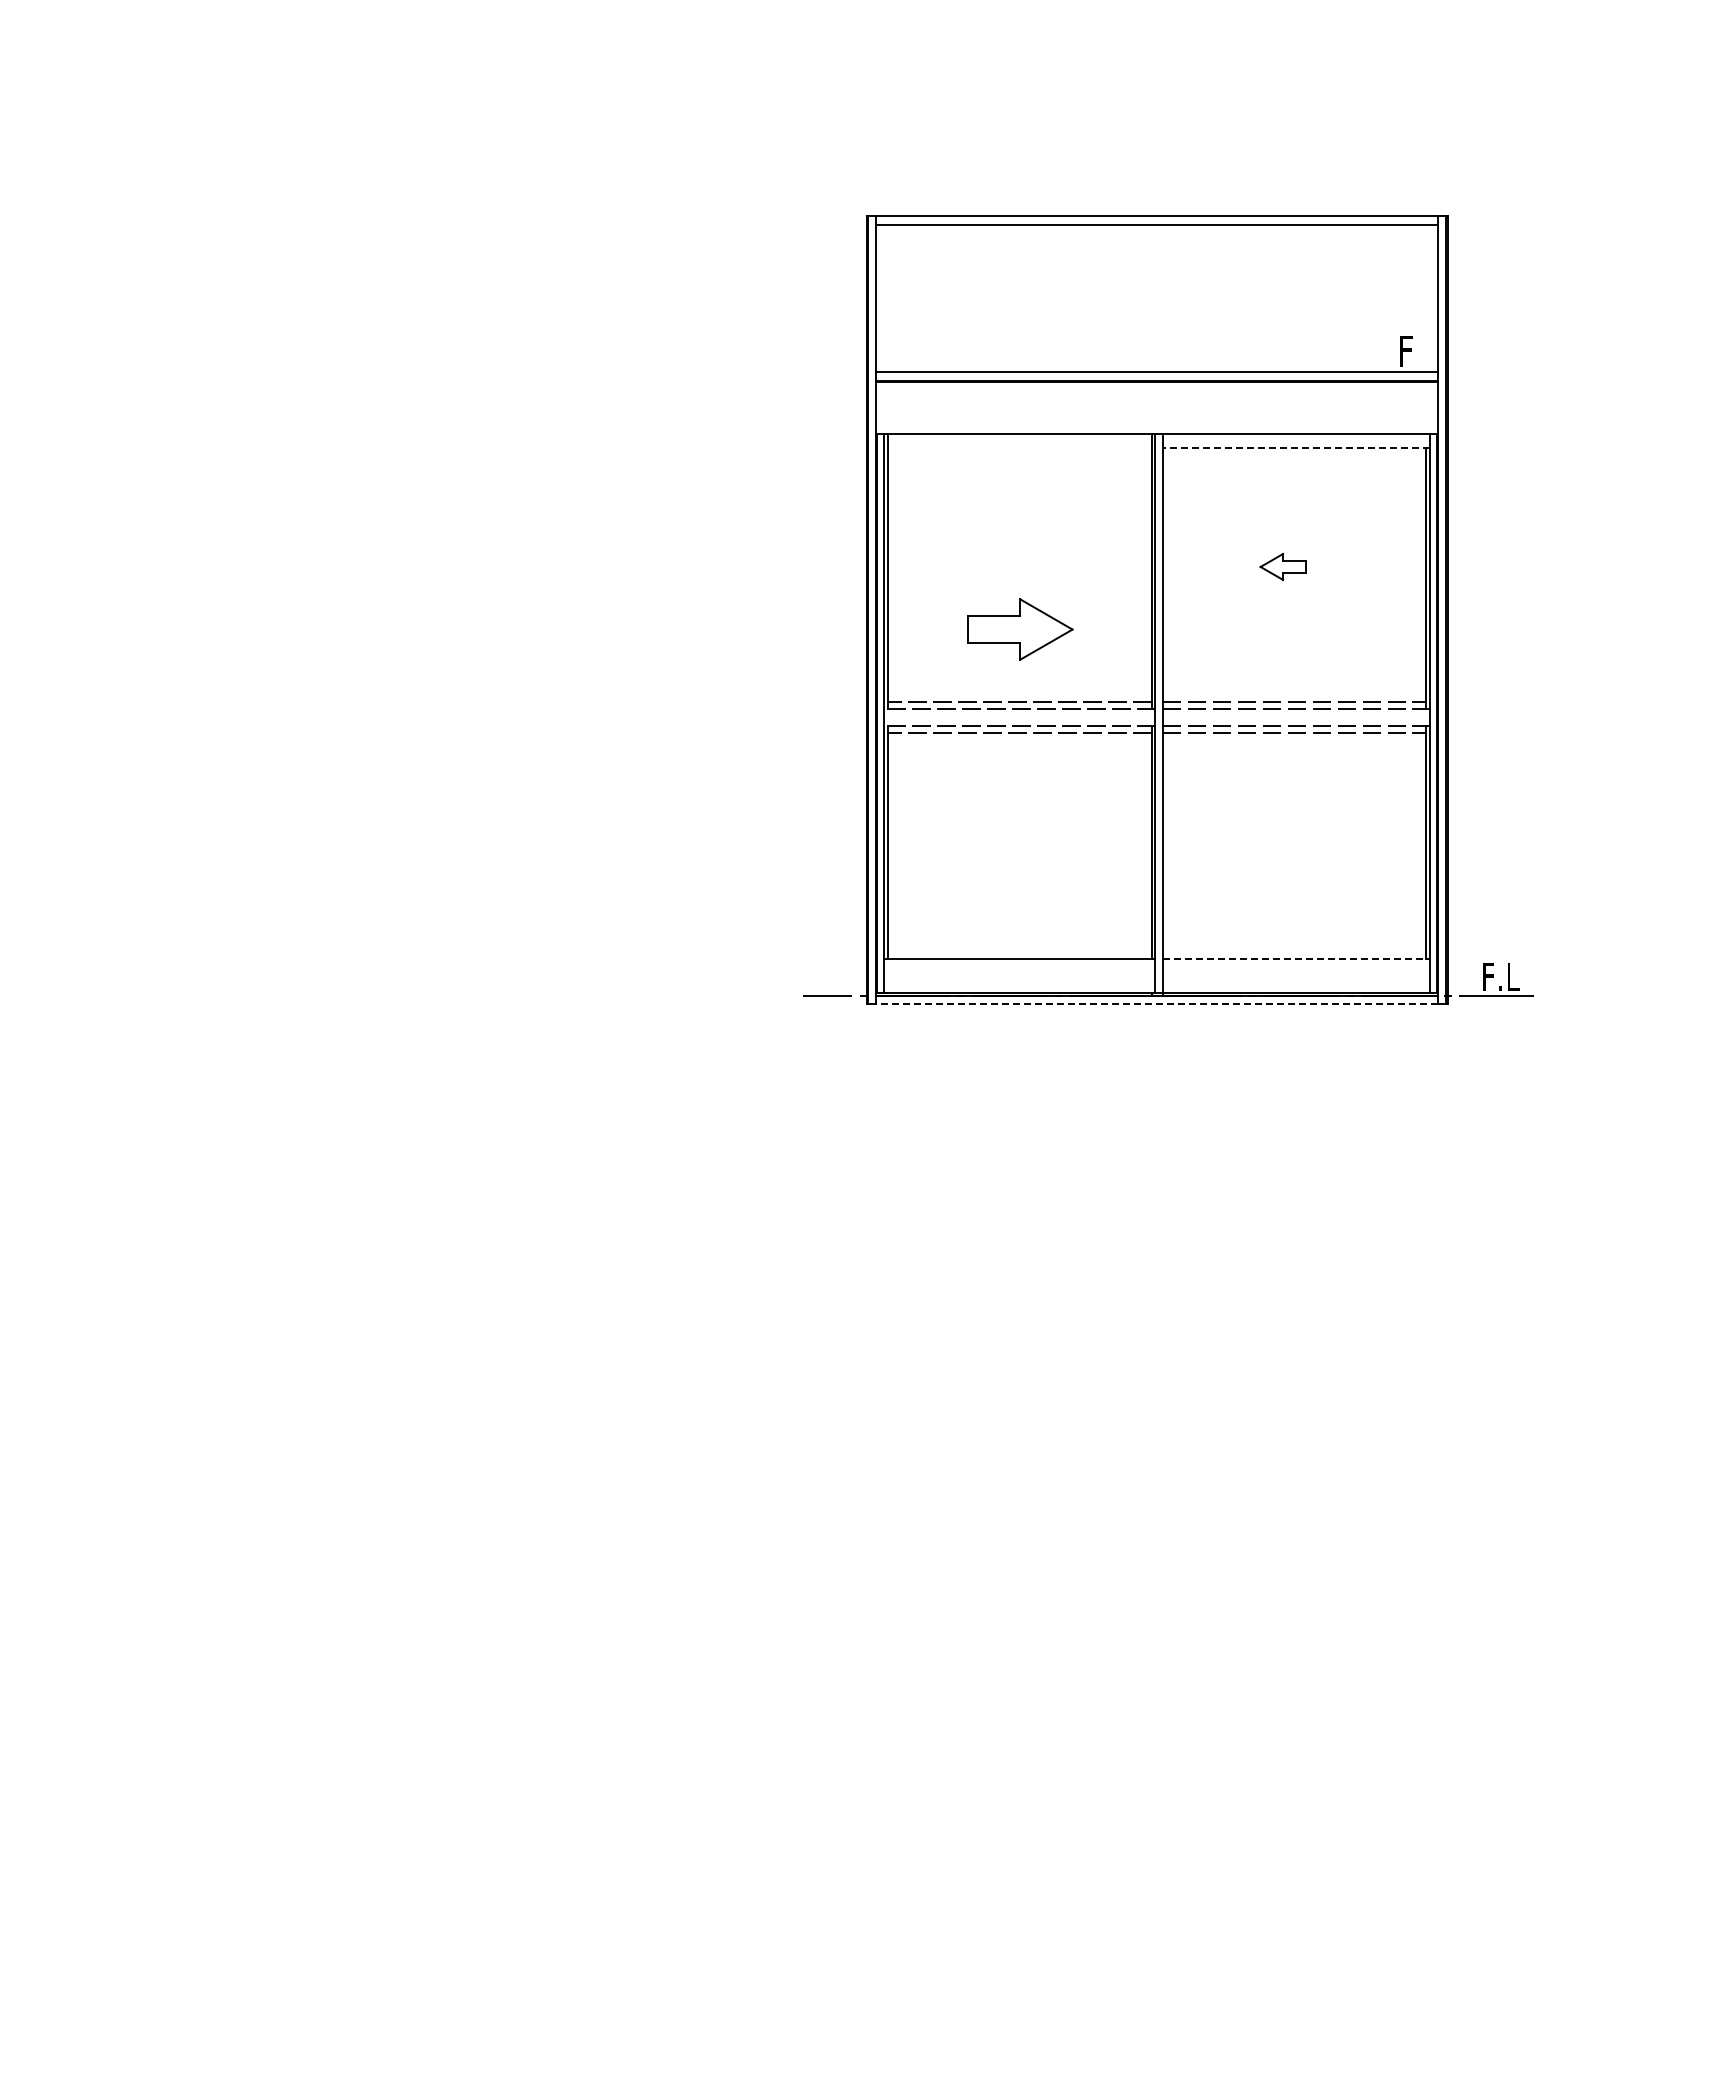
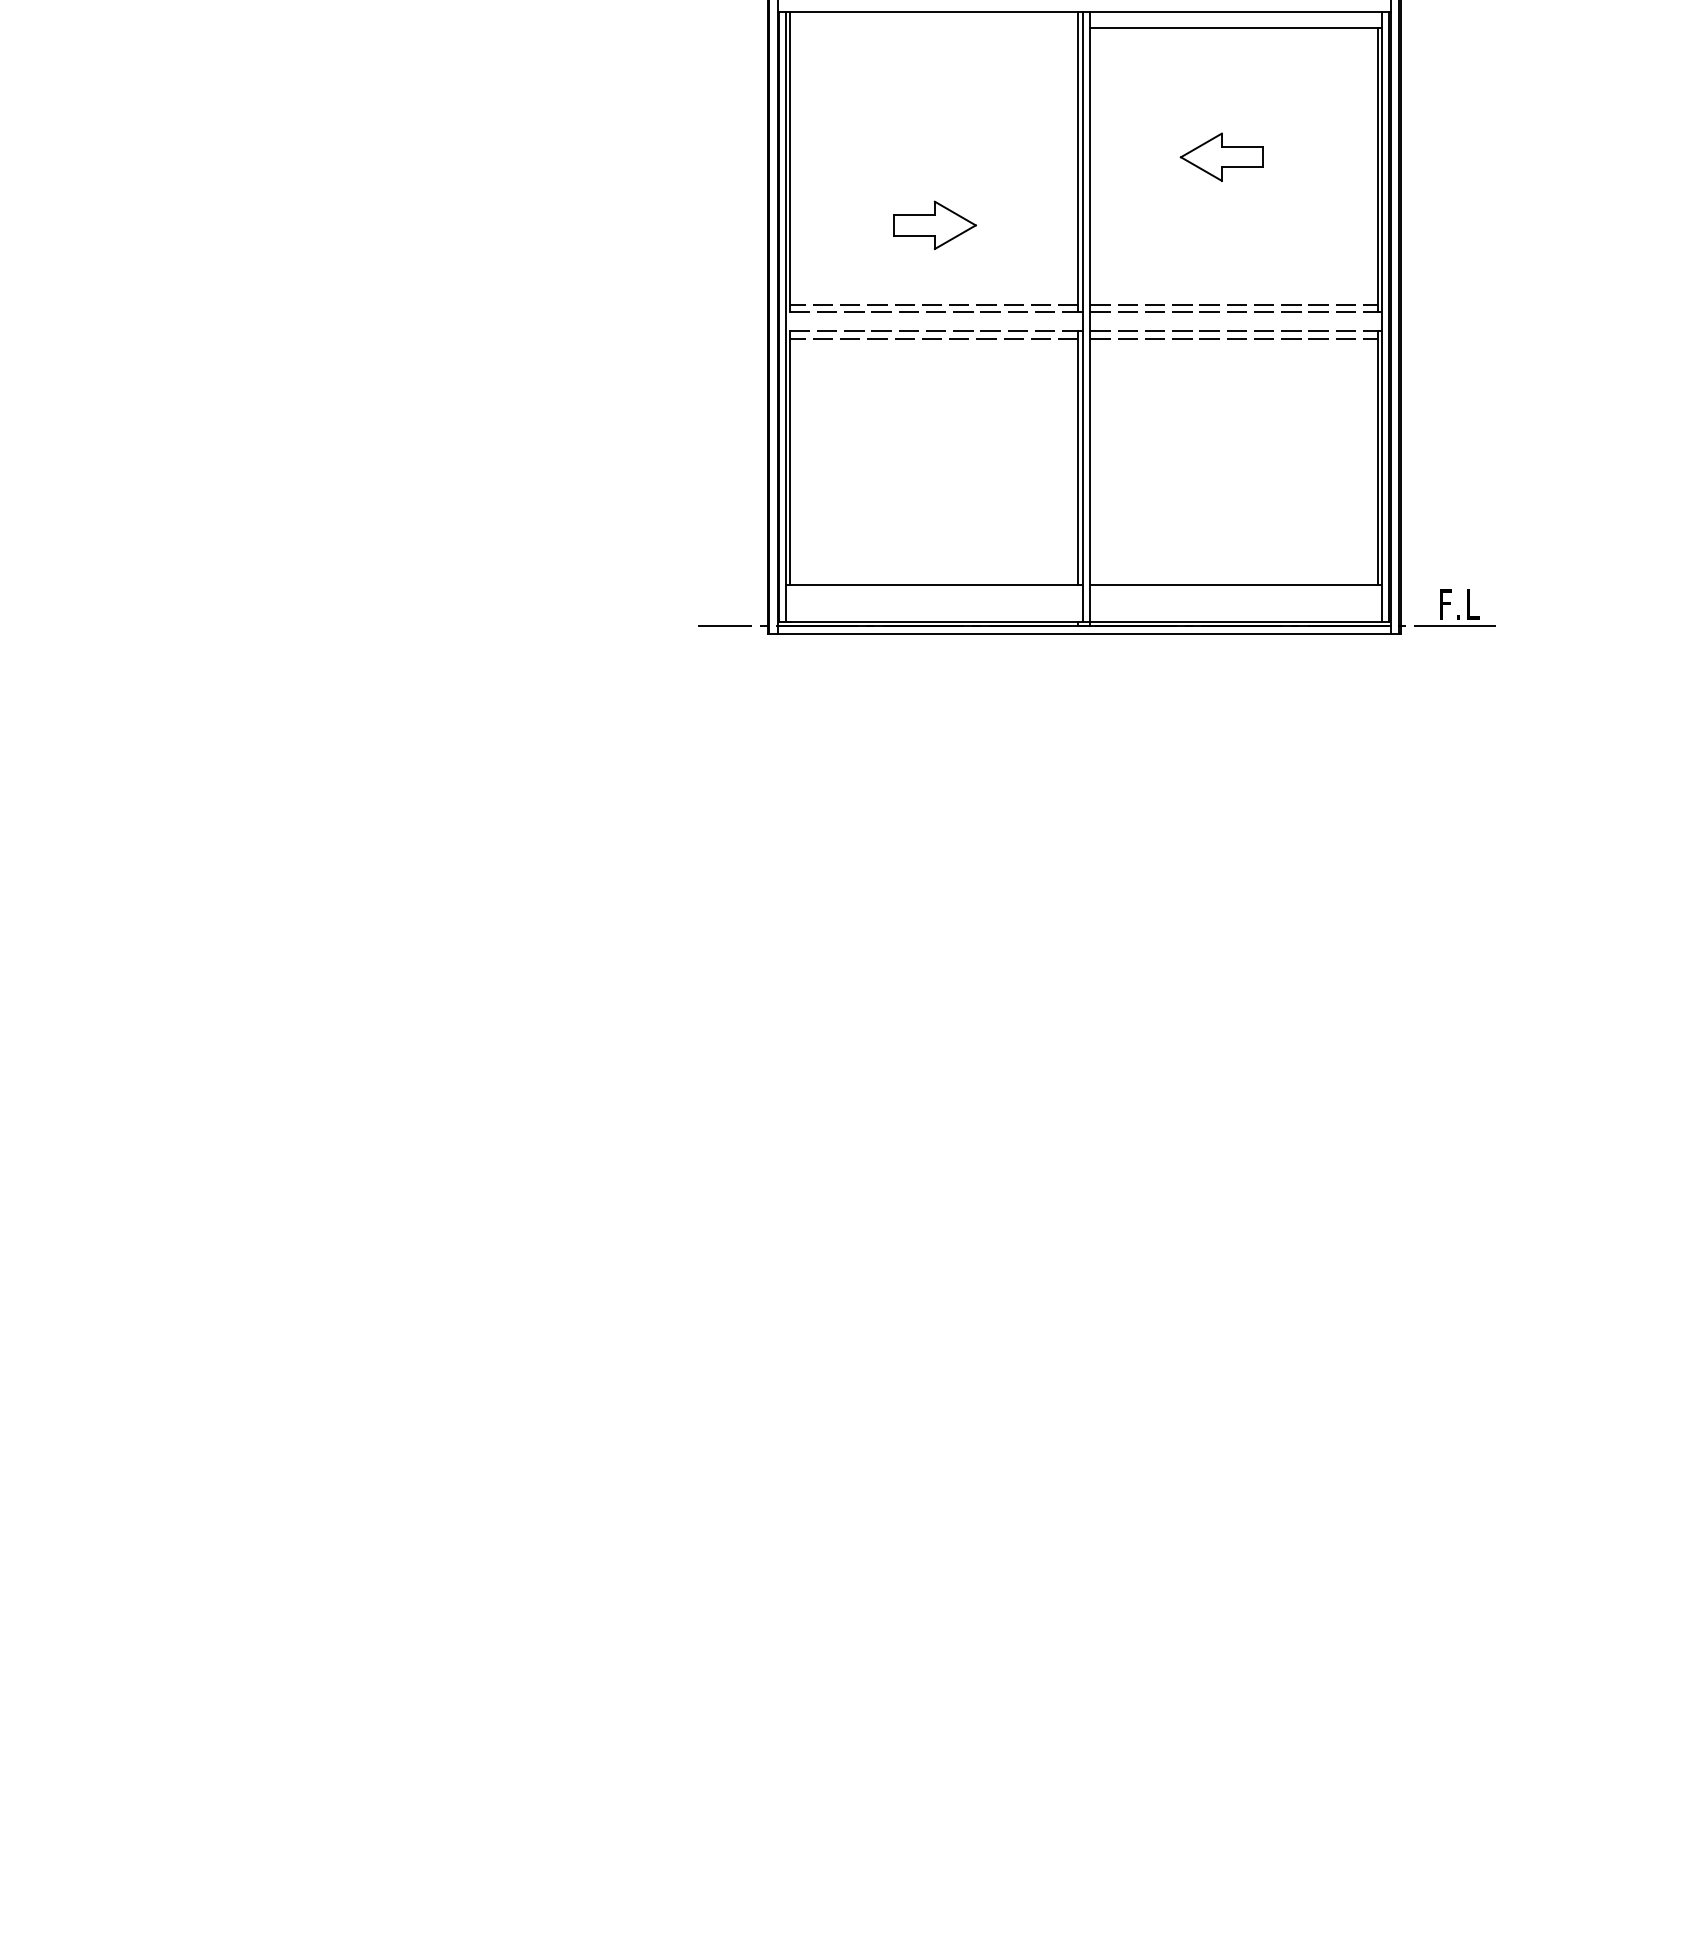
line: (1295, 448) -> (1235, 28), dashed -> solid
part: (1282, 566) -> (1221, 156), size x1.67
part: (1020, 628) -> (935, 224), size x0.71
line: (1296, 958) -> (1236, 584), dashed -> solid
line: (1156, 1004) -> (1083, 634), dashed -> solid

